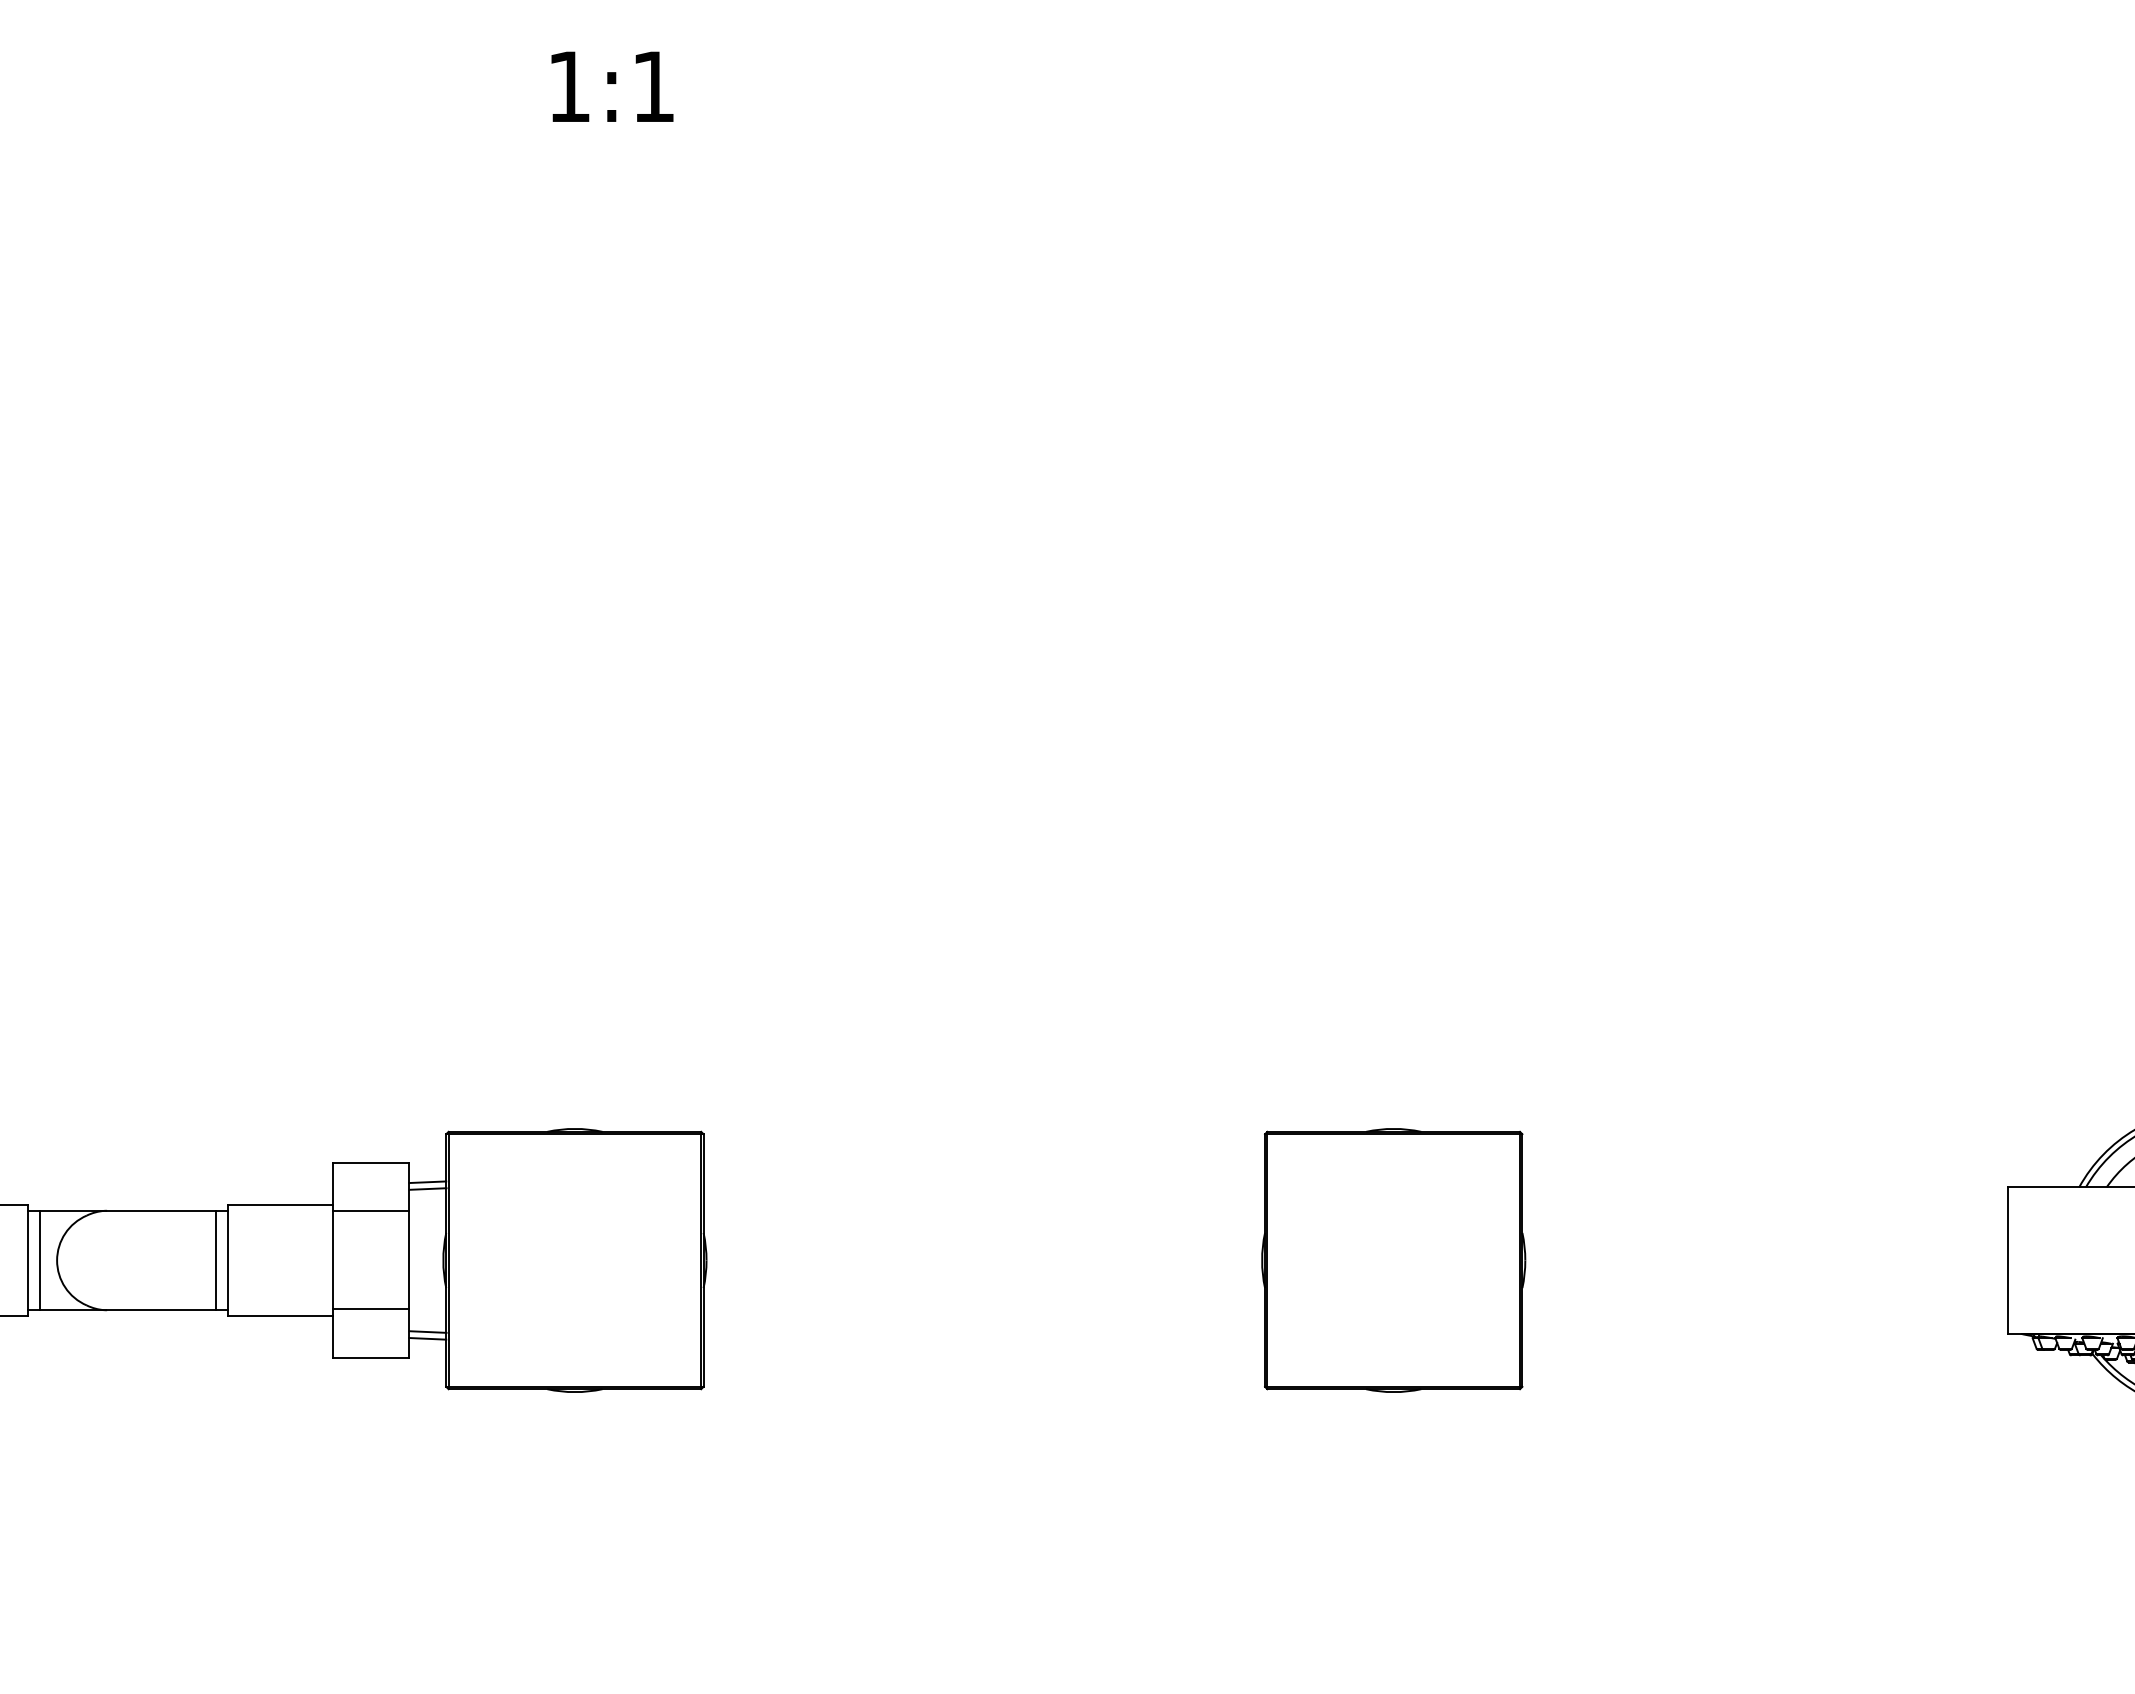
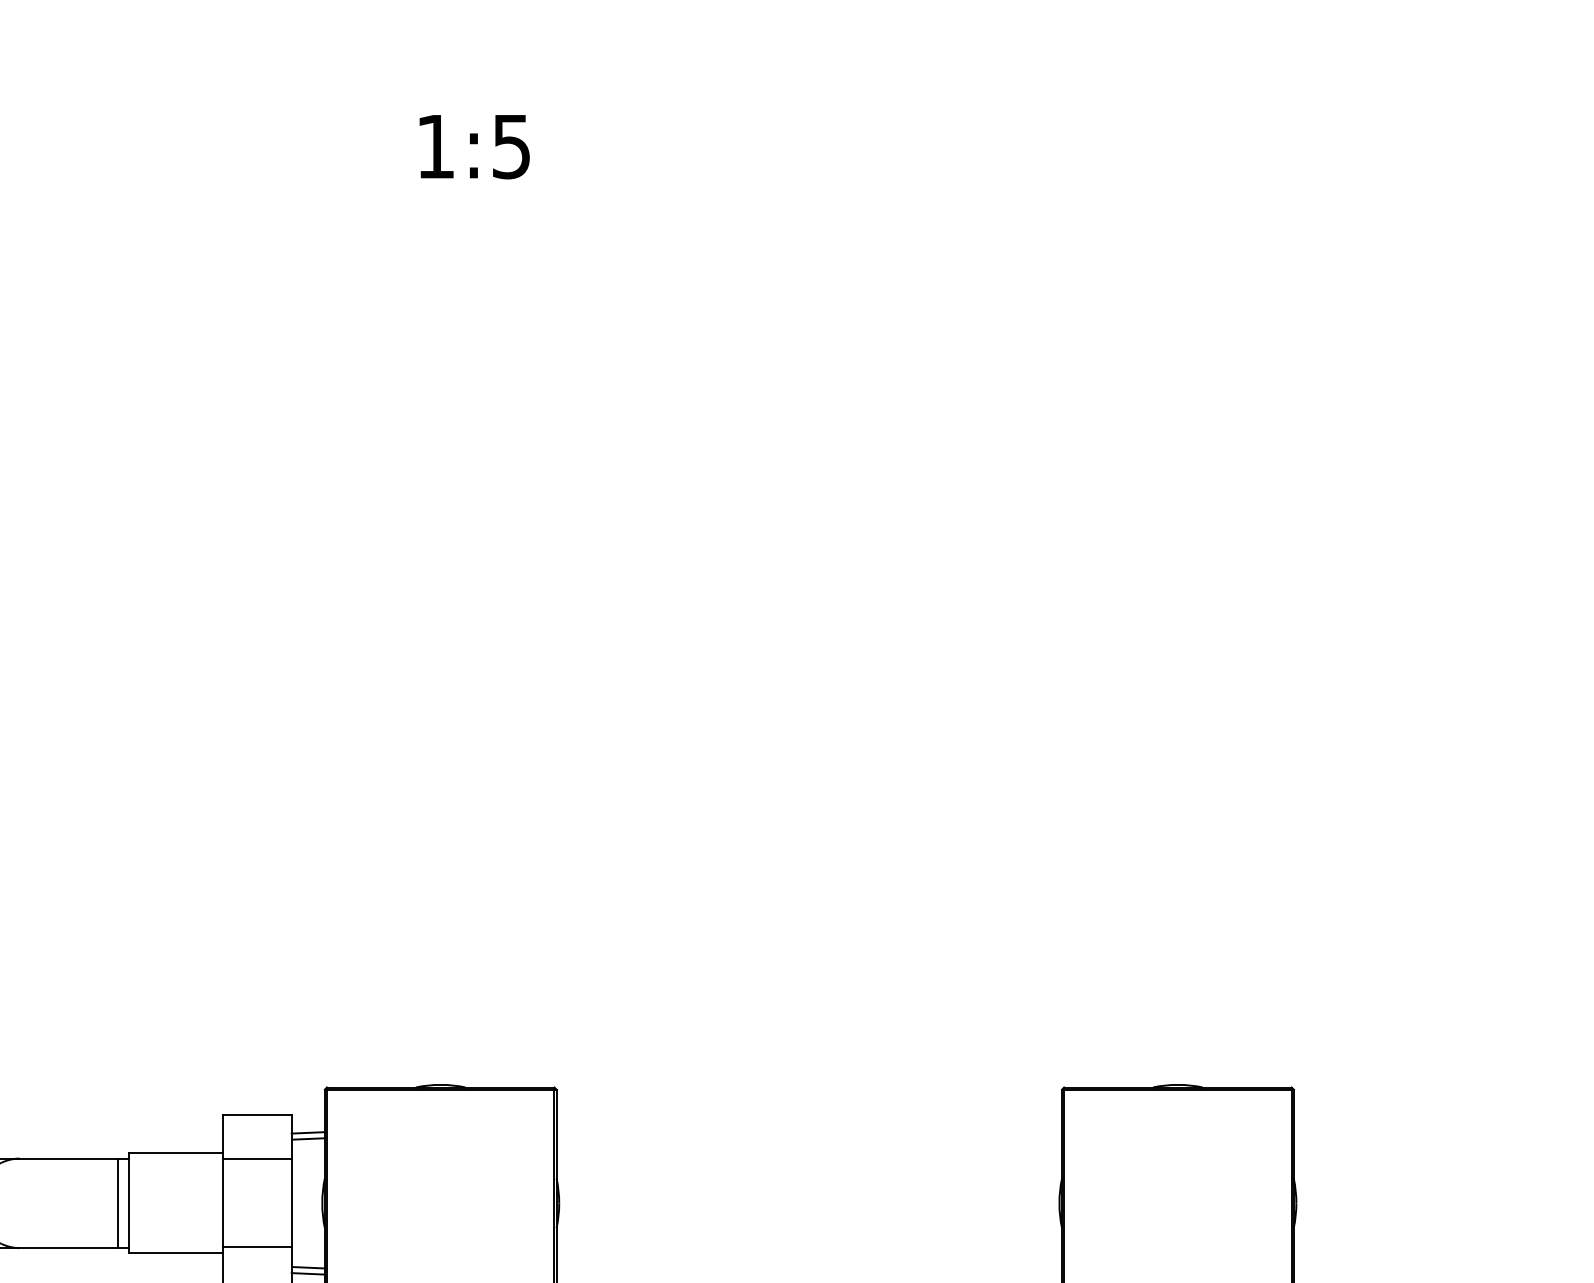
text: (653, 87) -> (511, 147), 1:1 -> 1:5

